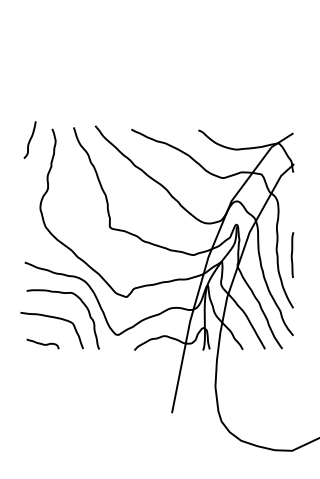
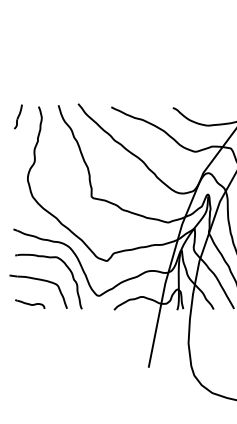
part: (29, 139) -> (17, 116), size x0.71

